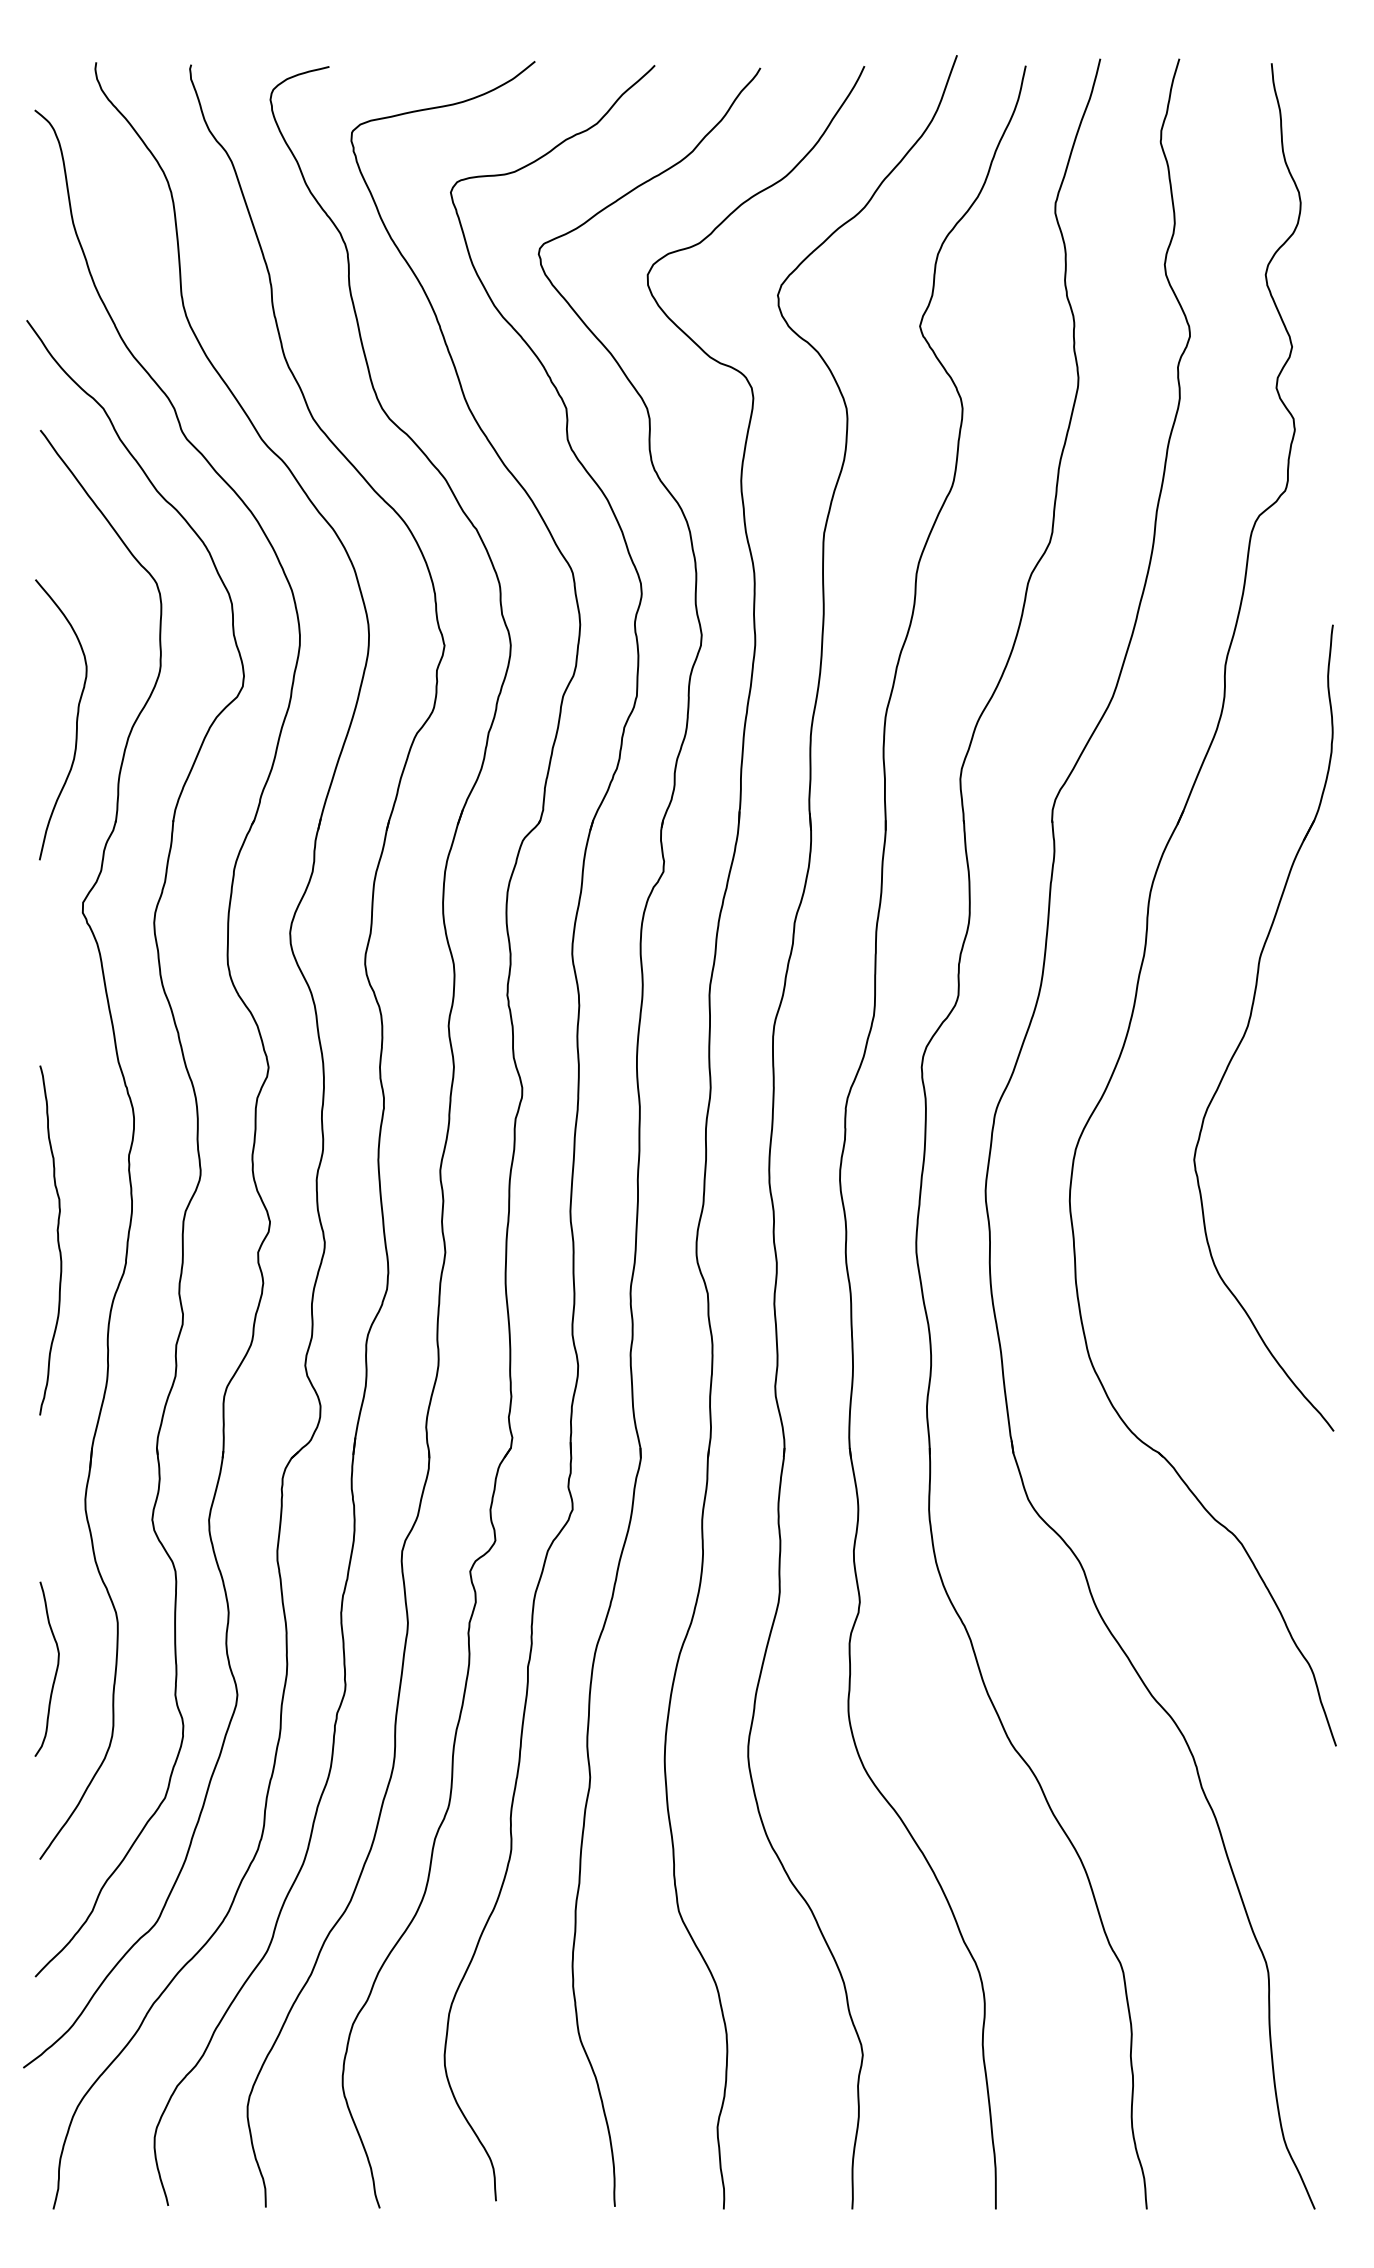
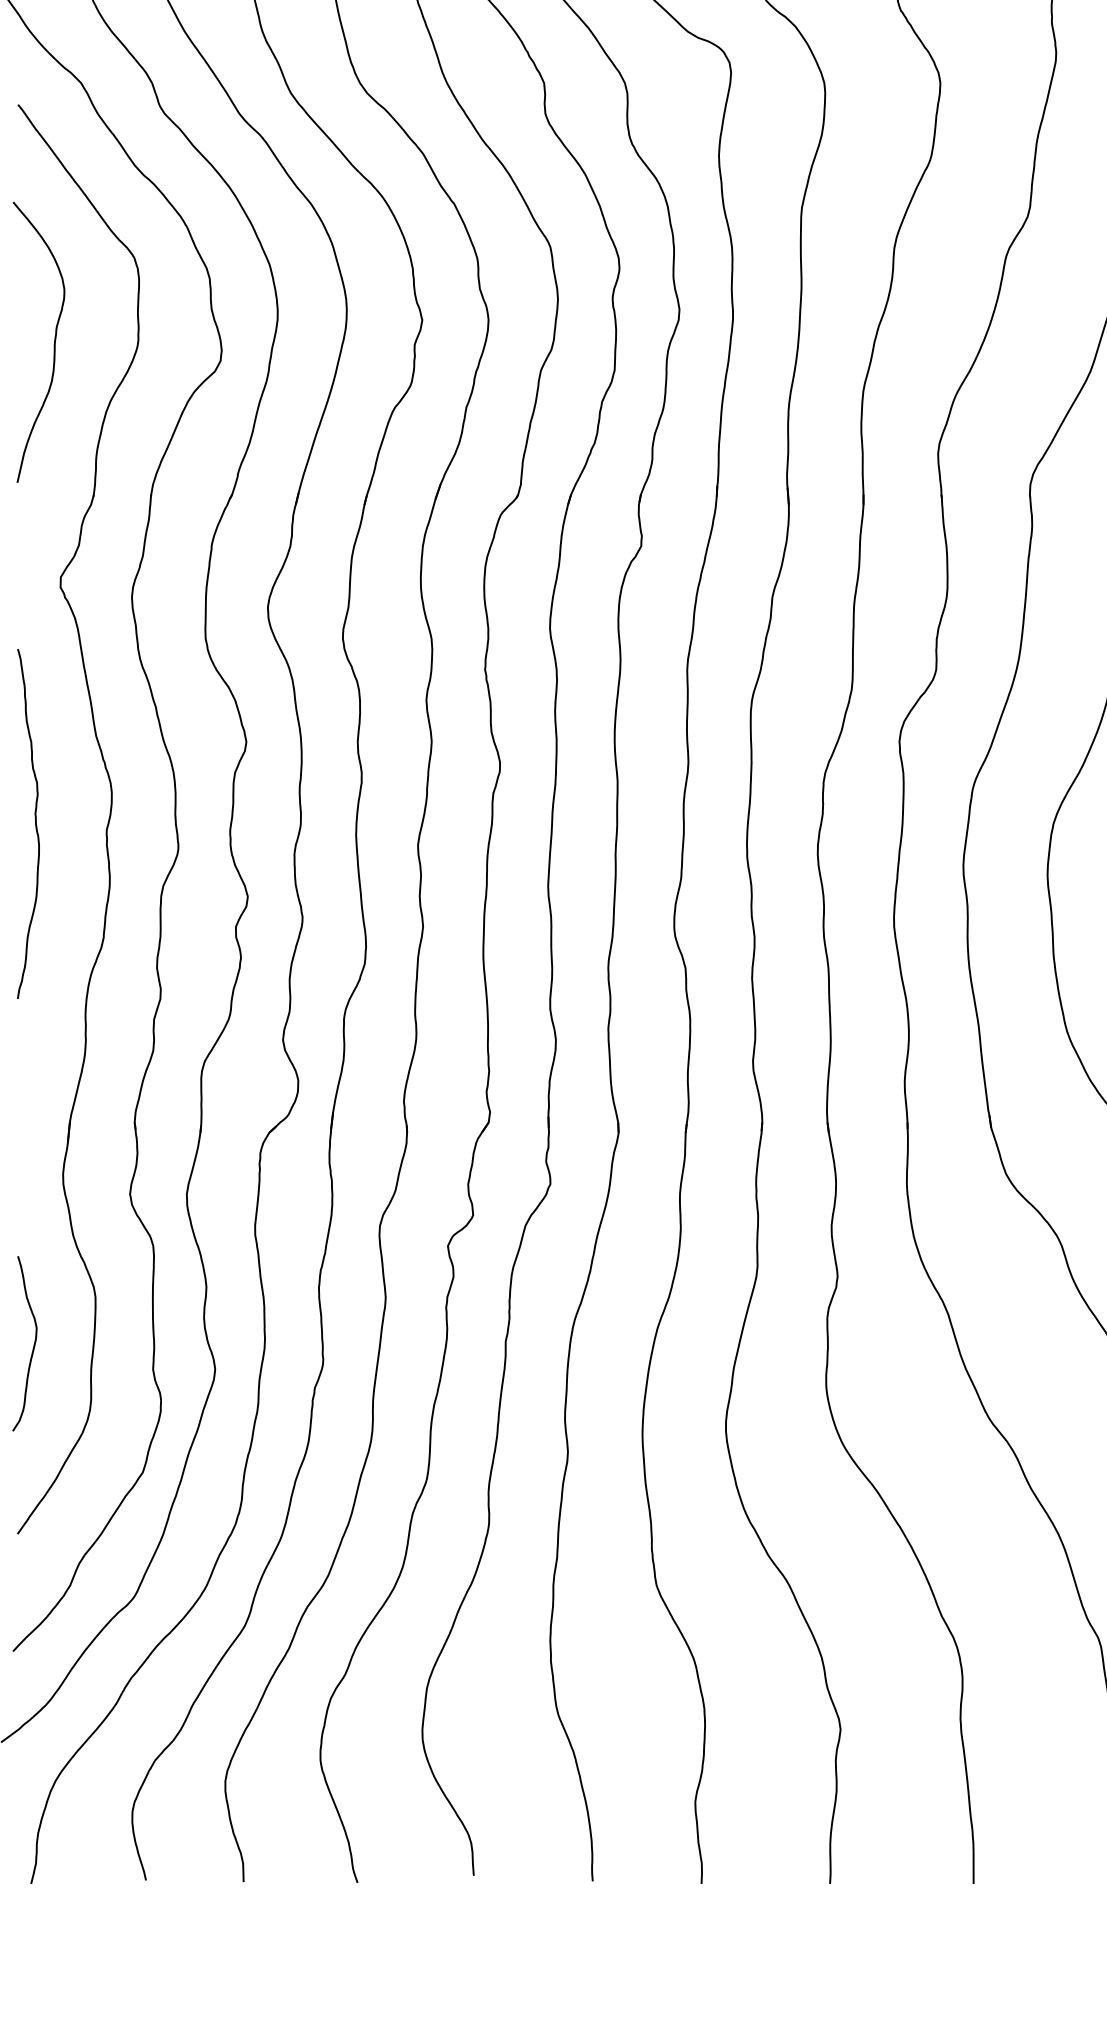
curve: (76, 719) -> (54, 342), moved
curve: (57, 1240) -> (35, 824), moved

